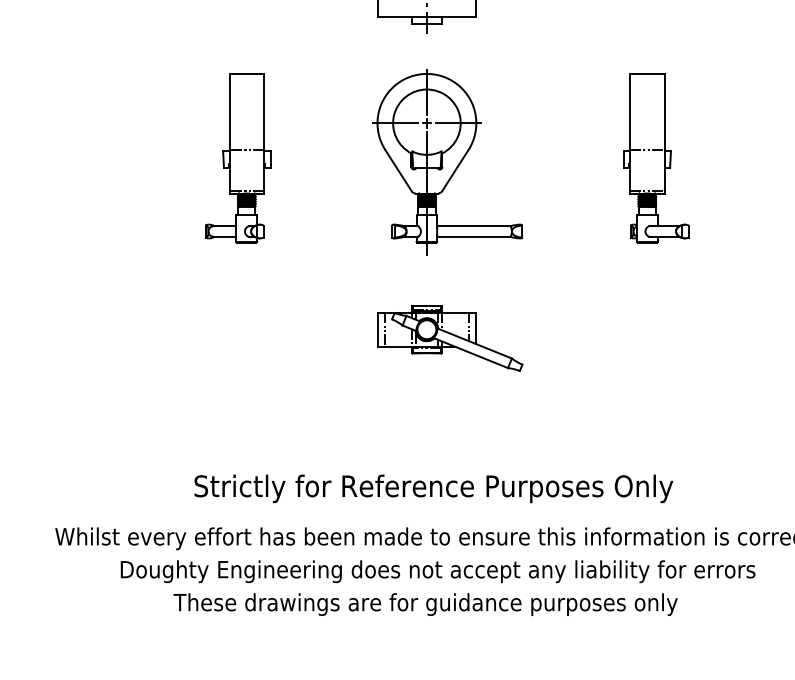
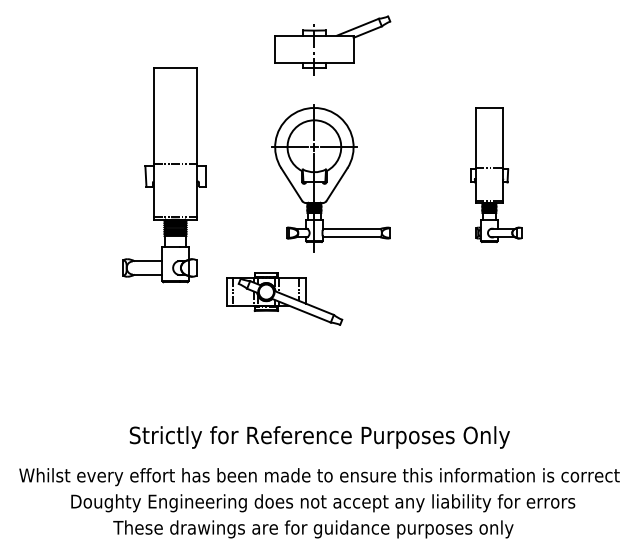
part: (238, 157) -> (164, 174), size x1.6
part: (449, 337) -> (284, 298), moved

